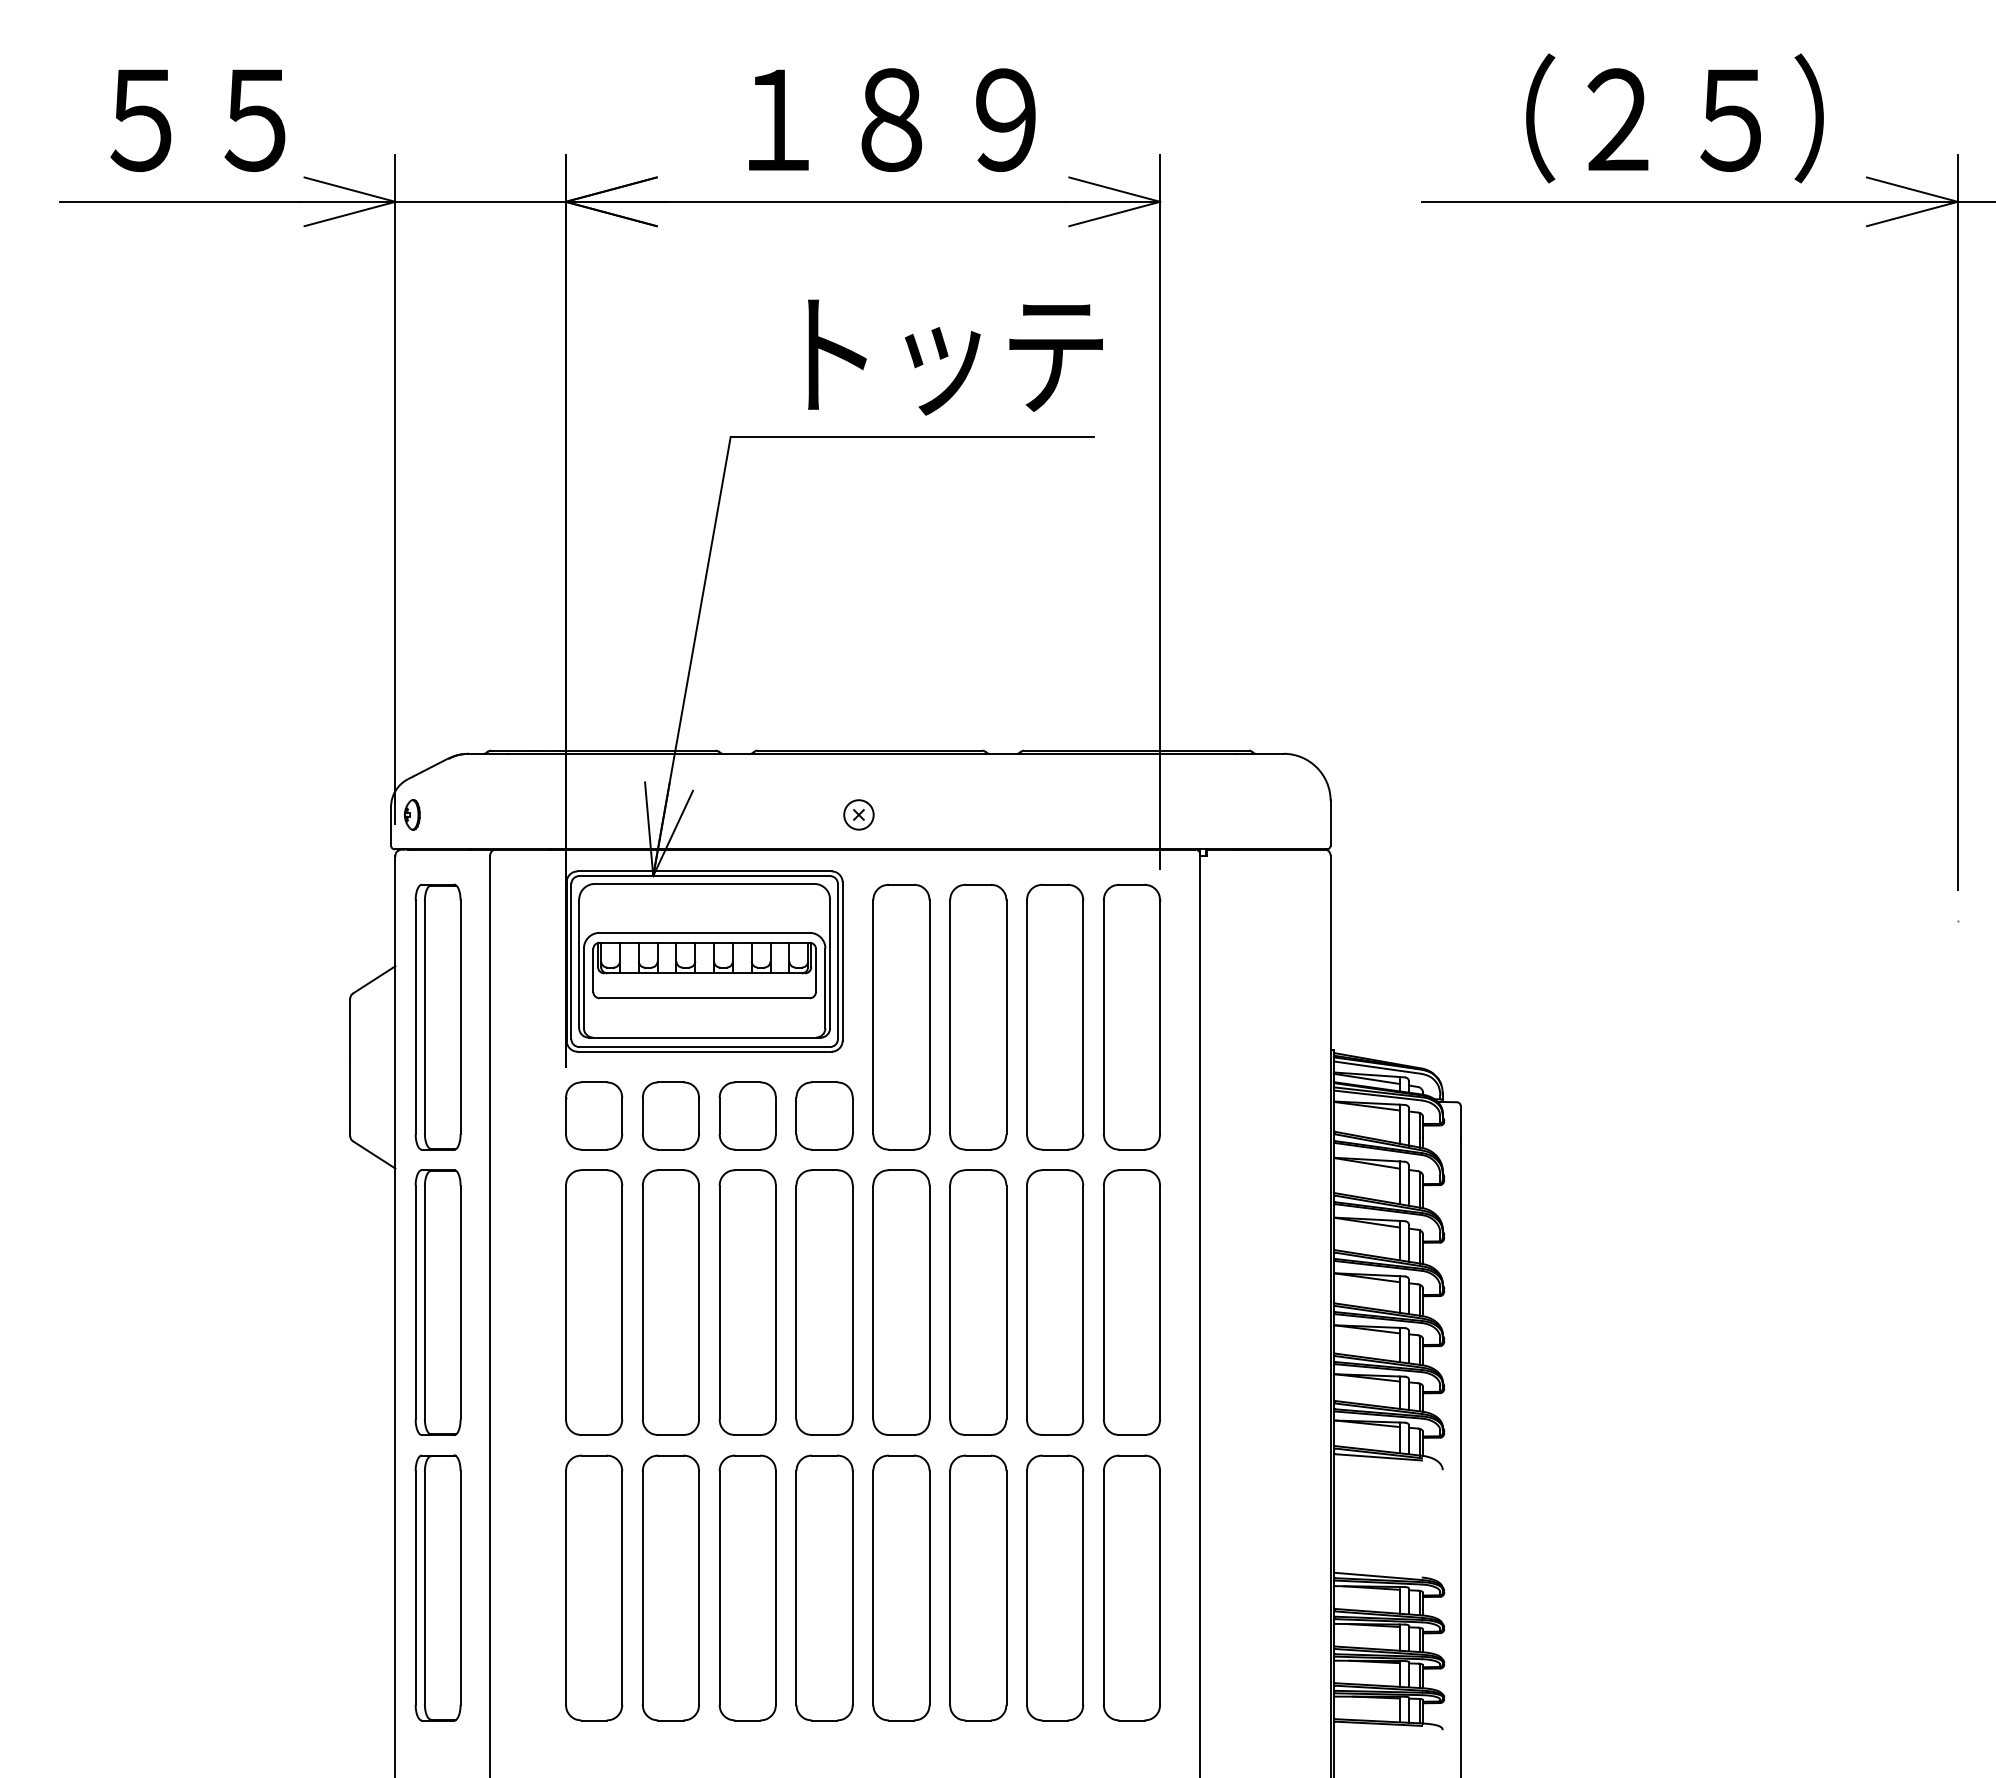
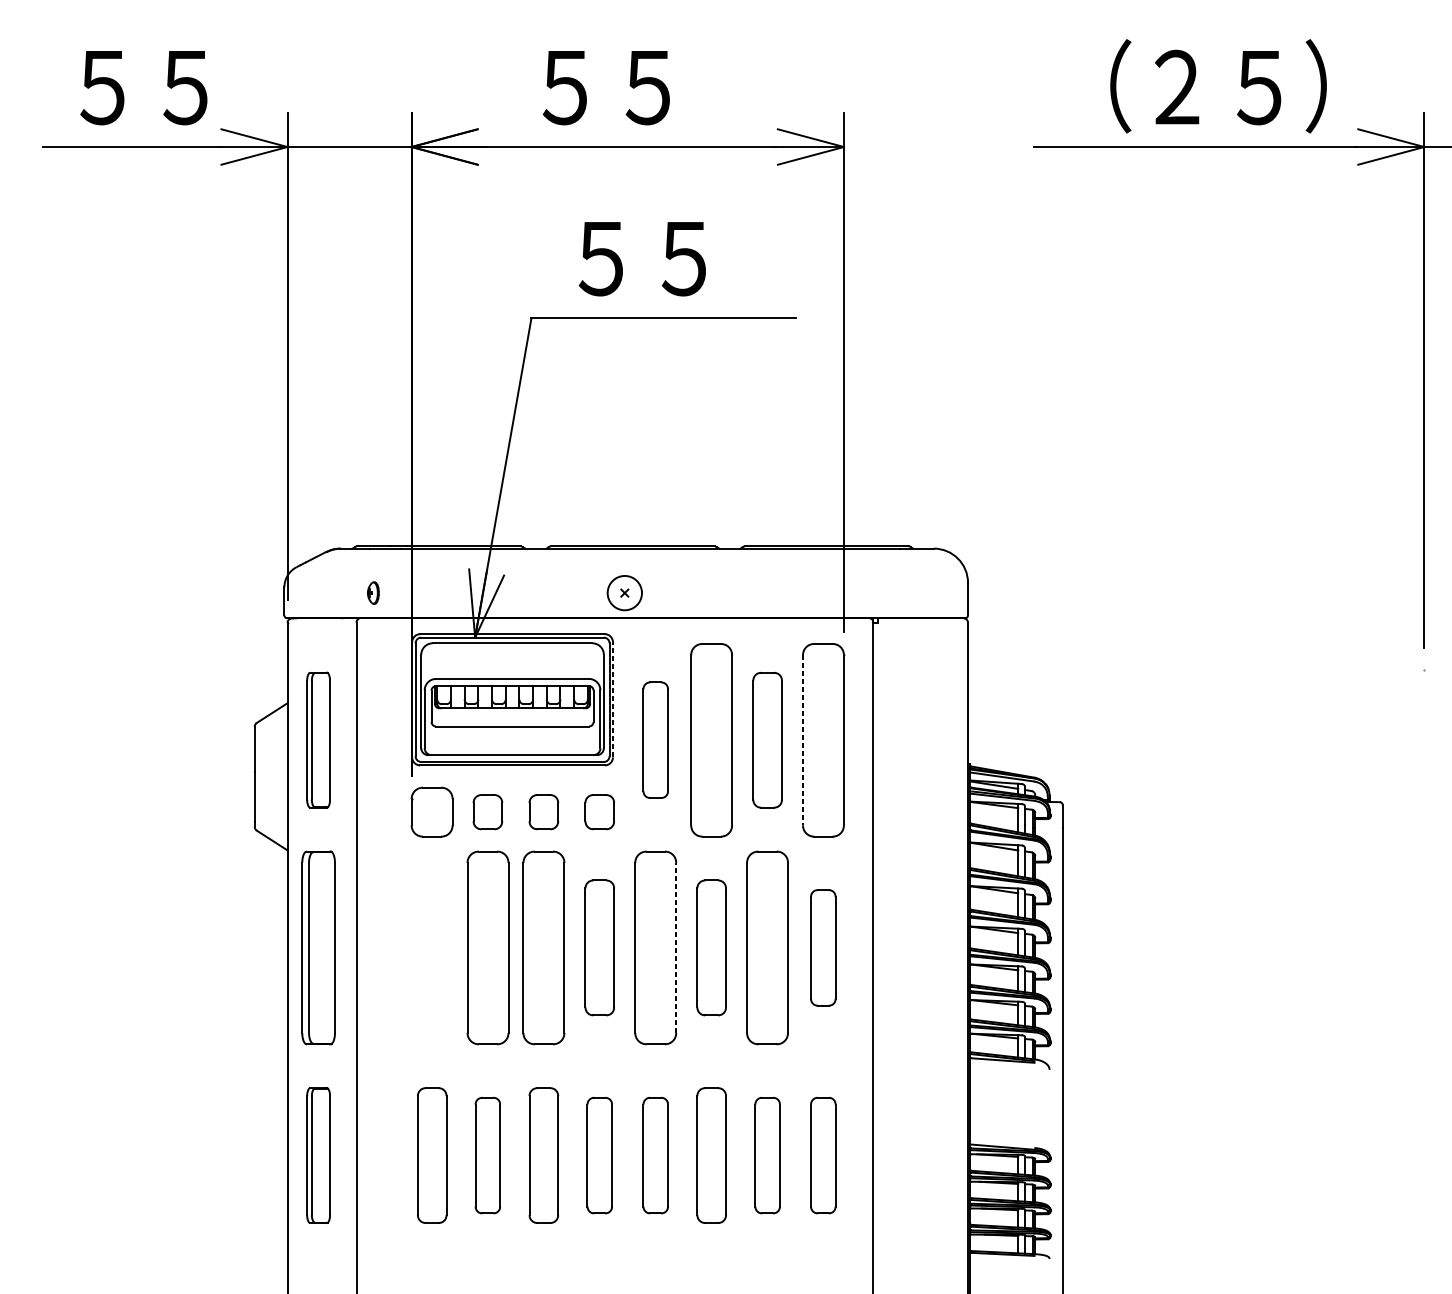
text: (890, 120) -> (647, 87), １８９ -> ５５
text: (948, 357) -> (689, 260), トッテ -> ５５
part: (412, 814) -> (373, 592), moved
circle: (858, 814) -> (624, 592), size x1.6
line: (842, 961) -> (612, 699), solid -> dashed
part: (437, 1016) -> (318, 739), size x0.7
part: (901, 1016) -> (655, 739), size x0.6
part: (1055, 1016) -> (767, 739), size x0.7
line: (1103, 1017) -> (802, 740), solid -> dashed
part: (670, 1115) -> (487, 811), size x0.7
part: (747, 1115) -> (543, 811), size x0.7
part: (824, 1115) -> (599, 811), size x0.7
part: (594, 1302) -> (432, 947), removed
part: (824, 1302) -> (599, 947), size x0.7
line: (929, 1302) -> (676, 947), solid -> dashed
part: (978, 1302) -> (711, 947), size x0.7
part: (1131, 1302) -> (823, 947), size x0.6
part: (437, 1587) -> (318, 1155), size x0.7
part: (594, 1587) -> (432, 1155), size x0.7
part: (670, 1587) -> (487, 1155), size x0.6
part: (747, 1587) -> (543, 1155), size x0.7
part: (824, 1587) -> (599, 1155), size x0.6
part: (901, 1587) -> (655, 1155), size x0.6
part: (978, 1587) -> (711, 1155), size x0.7
part: (1055, 1587) -> (767, 1155), size x0.6
part: (1131, 1587) -> (823, 1155), size x0.6

